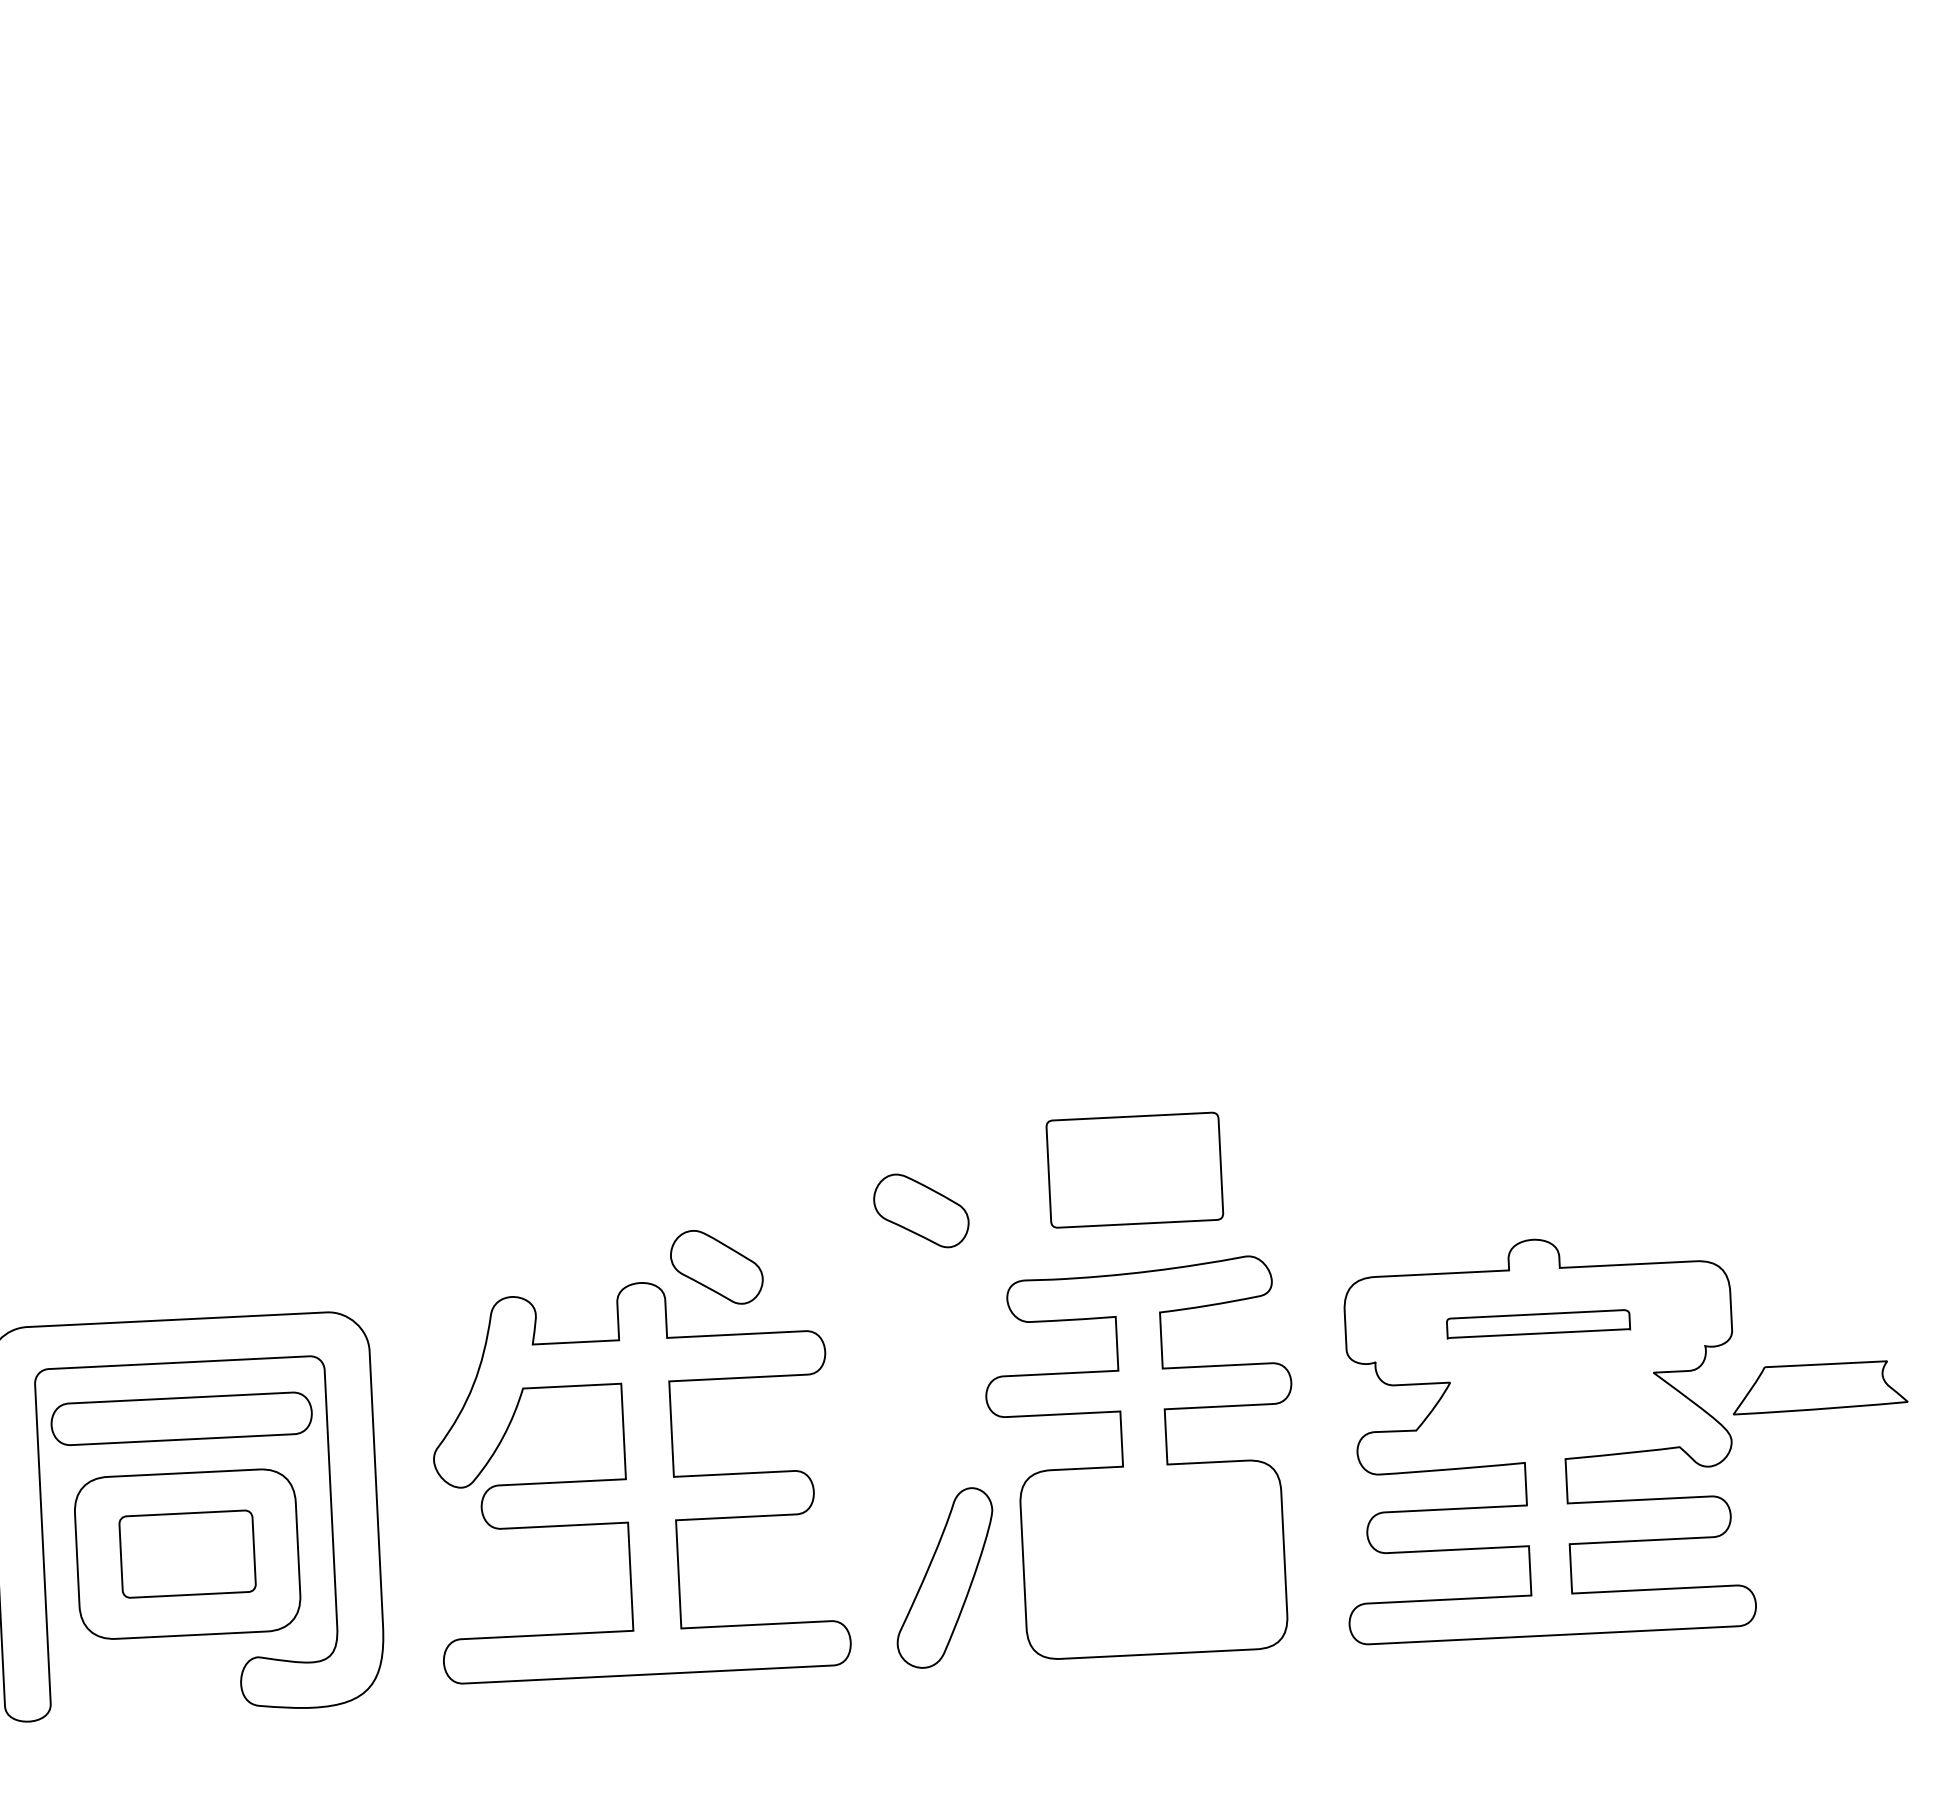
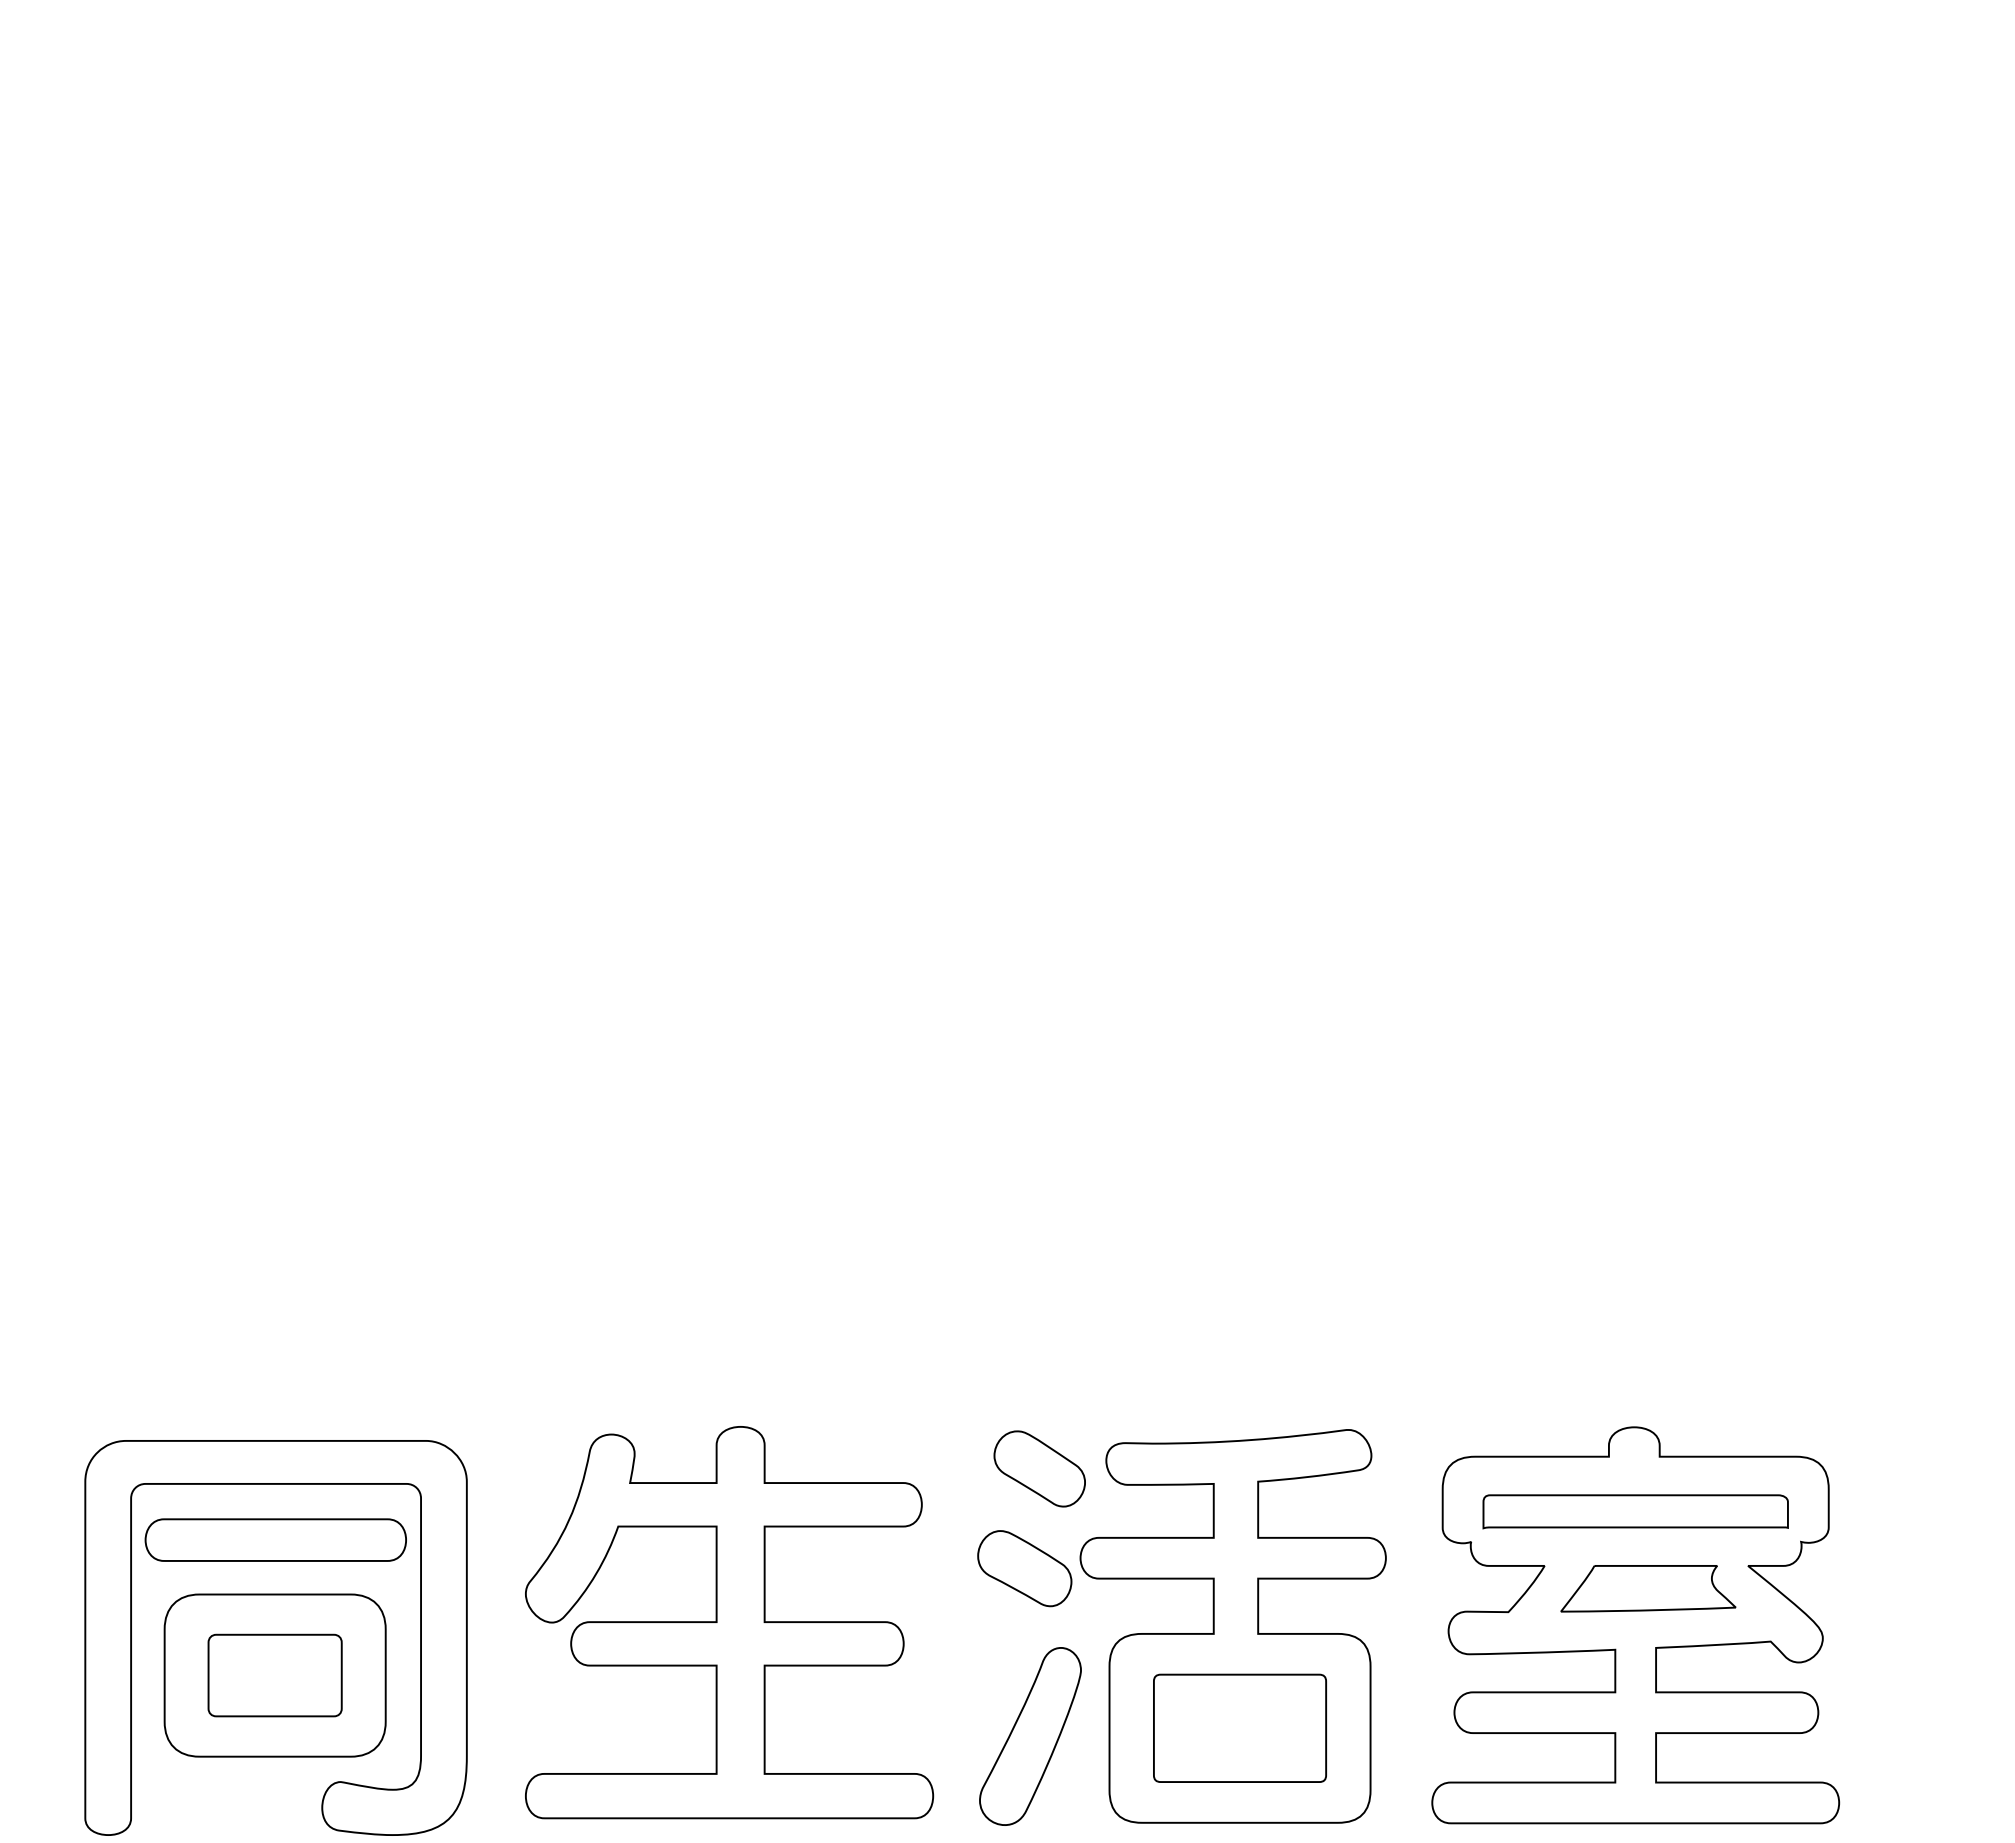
part: (1134, 1169) -> (1239, 1727), moved
part: (921, 1210) -> (1024, 1568), moved
part: (716, 1266) -> (1039, 1468), moved
part: (1538, 1323) -> (1635, 1511), size x1.67
part: (1819, 1387) -> (1648, 1588), moved

